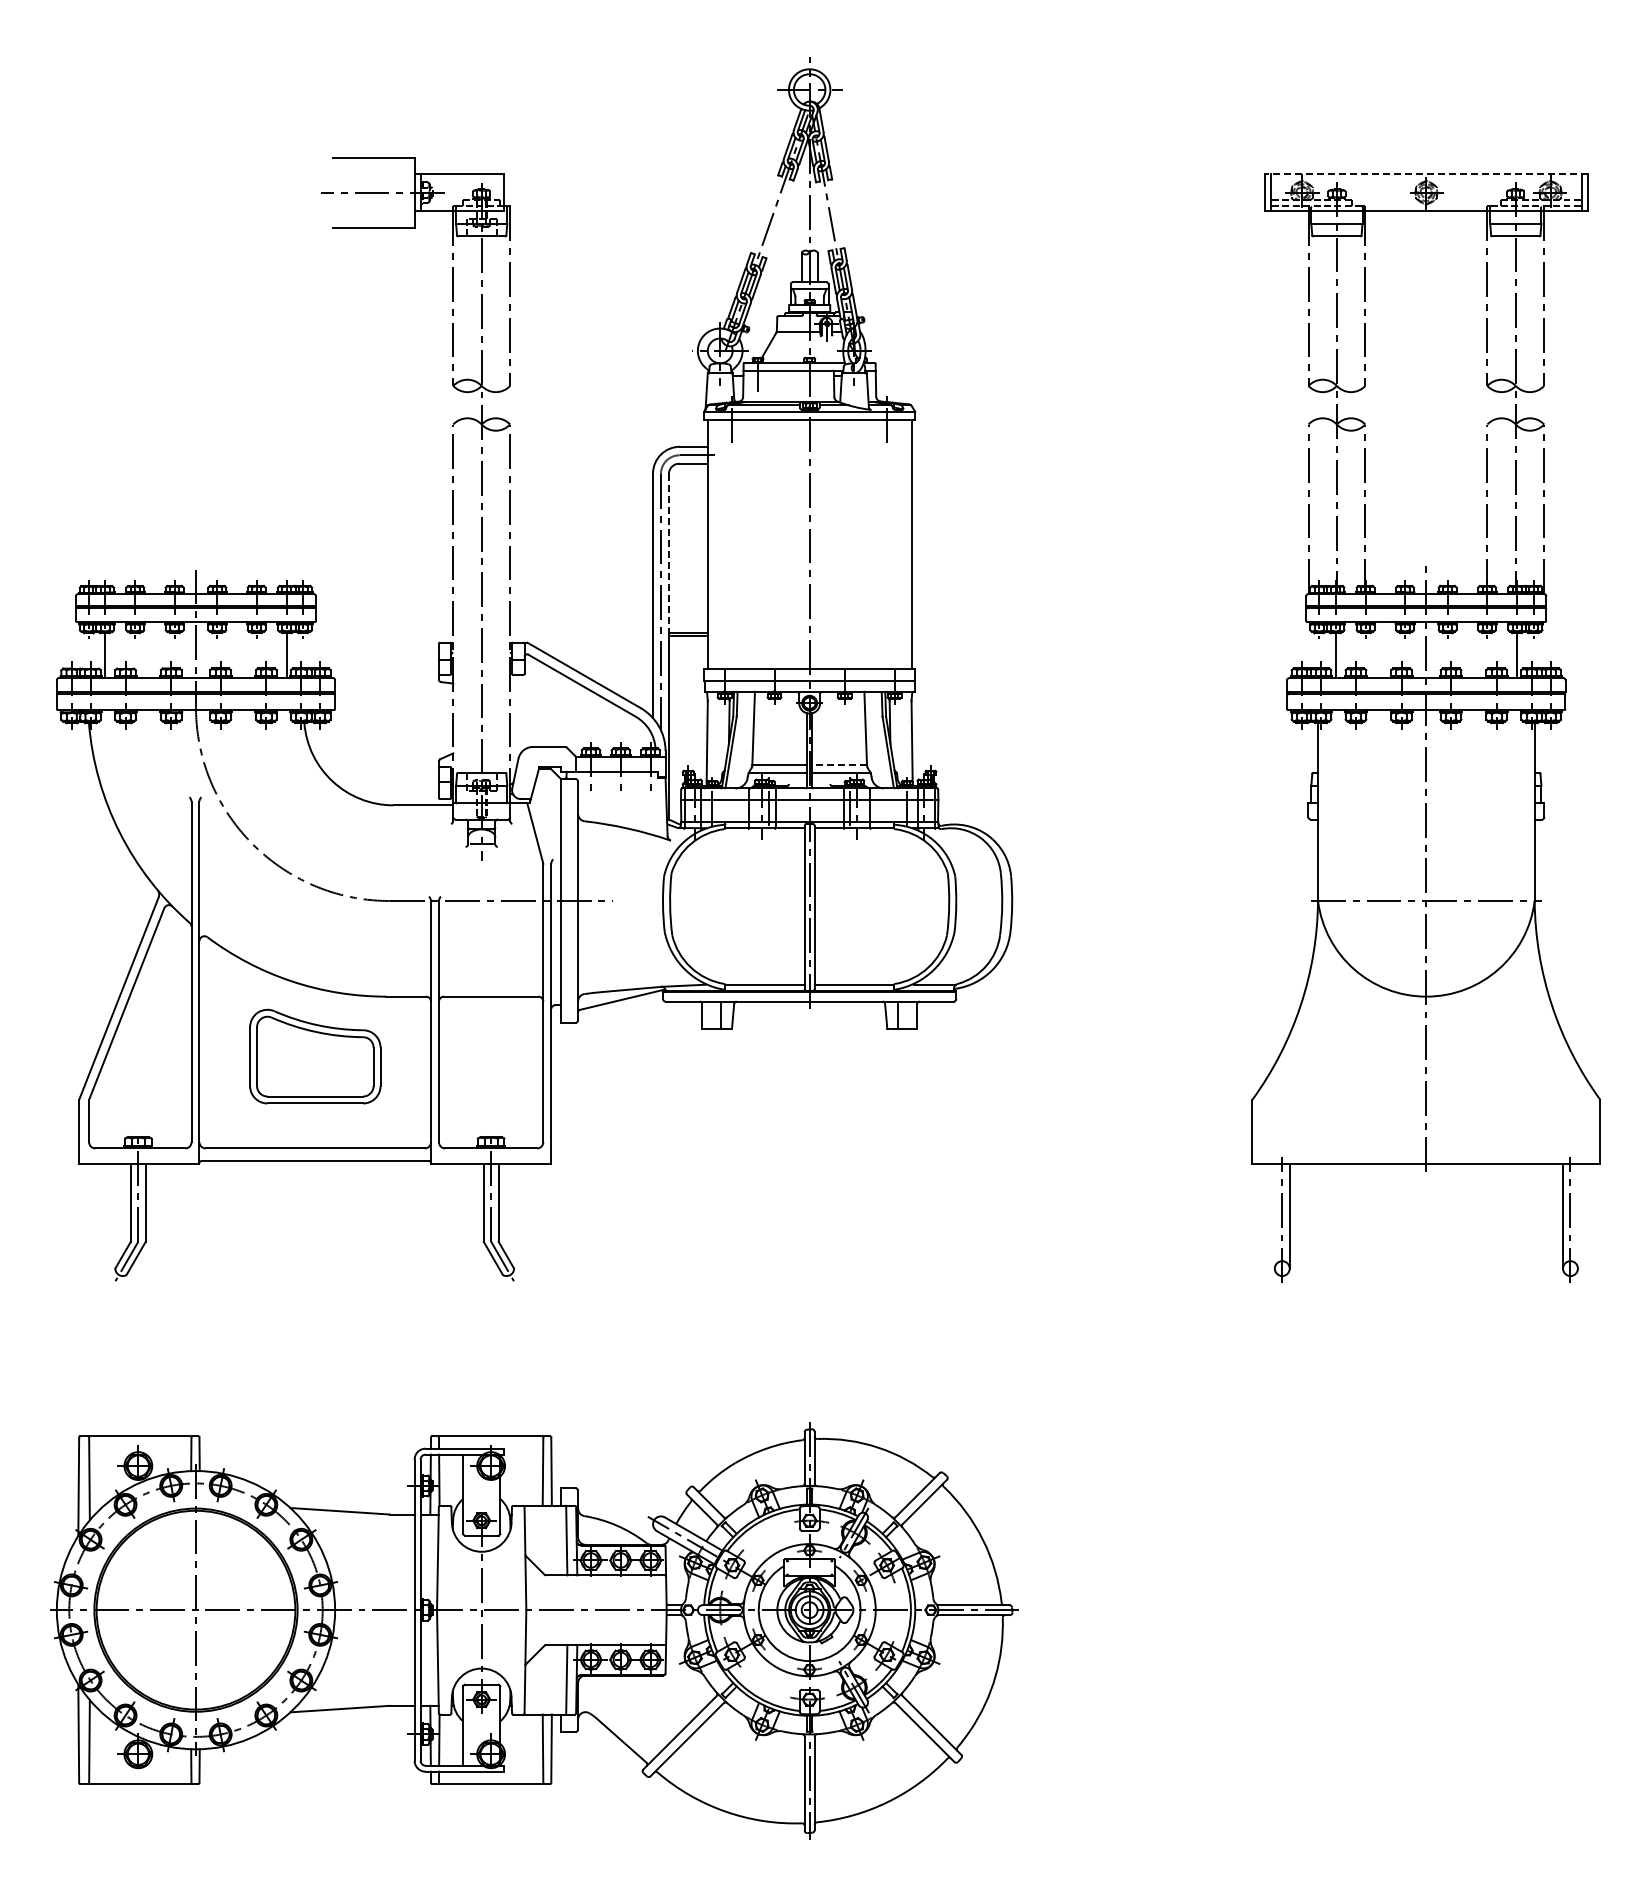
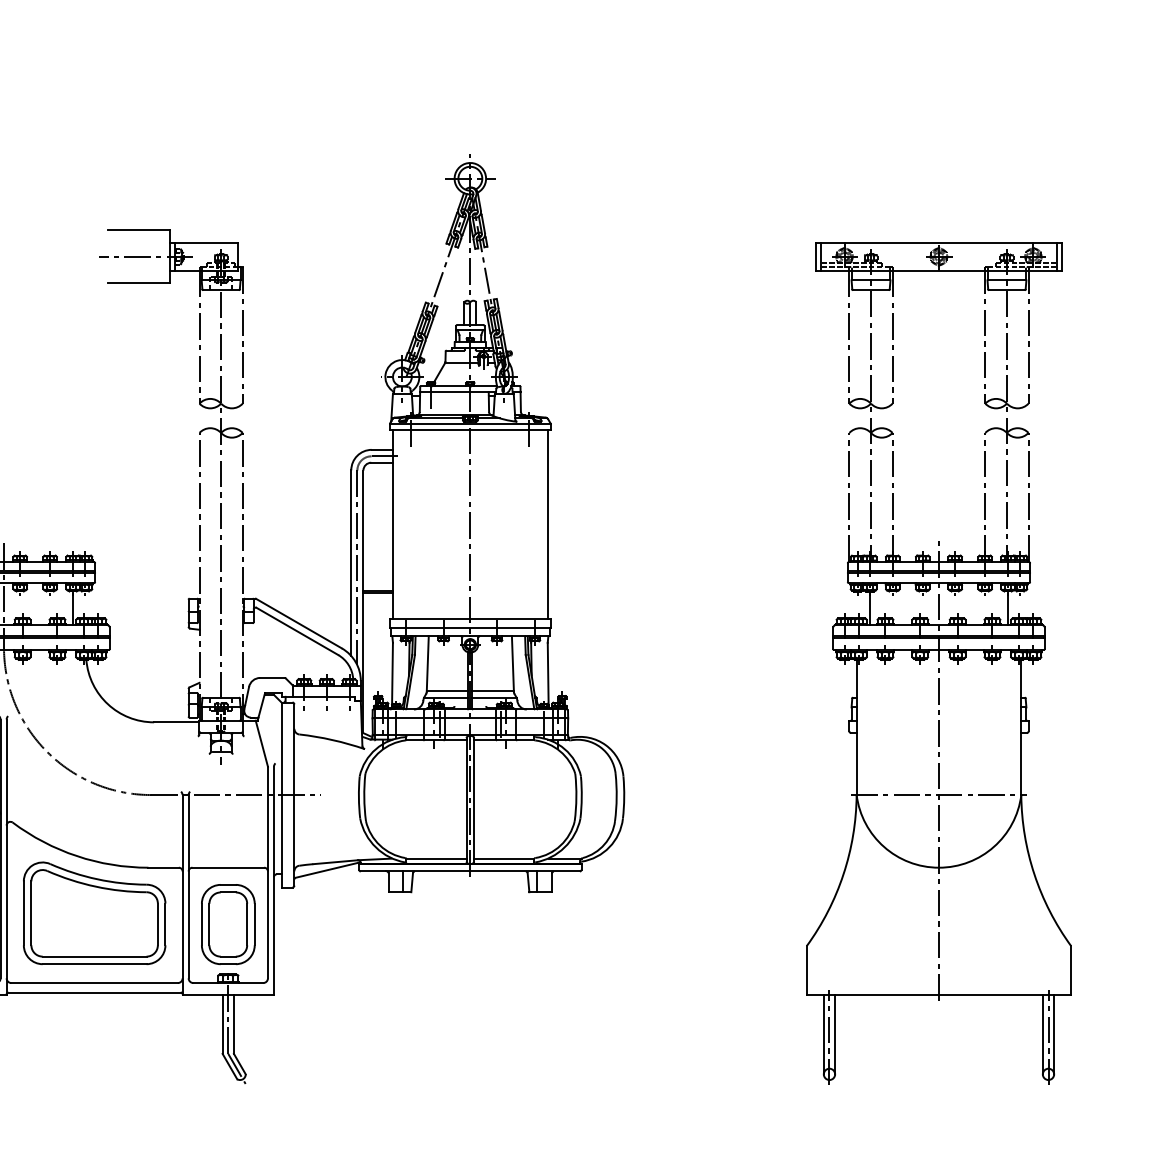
line: (1426, 174) -> (939, 242), dashed -> solid
line: (668, 553) -> (363, 530), dashed -> solid
line: (839, 764) -> (493, 691), dashed -> solid
part: (315, 1056) -> (94, 913), size x1.43
part: (490, 1071) -> (227, 924), added
line: (1274, 1216) -> (823, 1034), added
line: (1577, 1216) -> (1053, 1034), added

